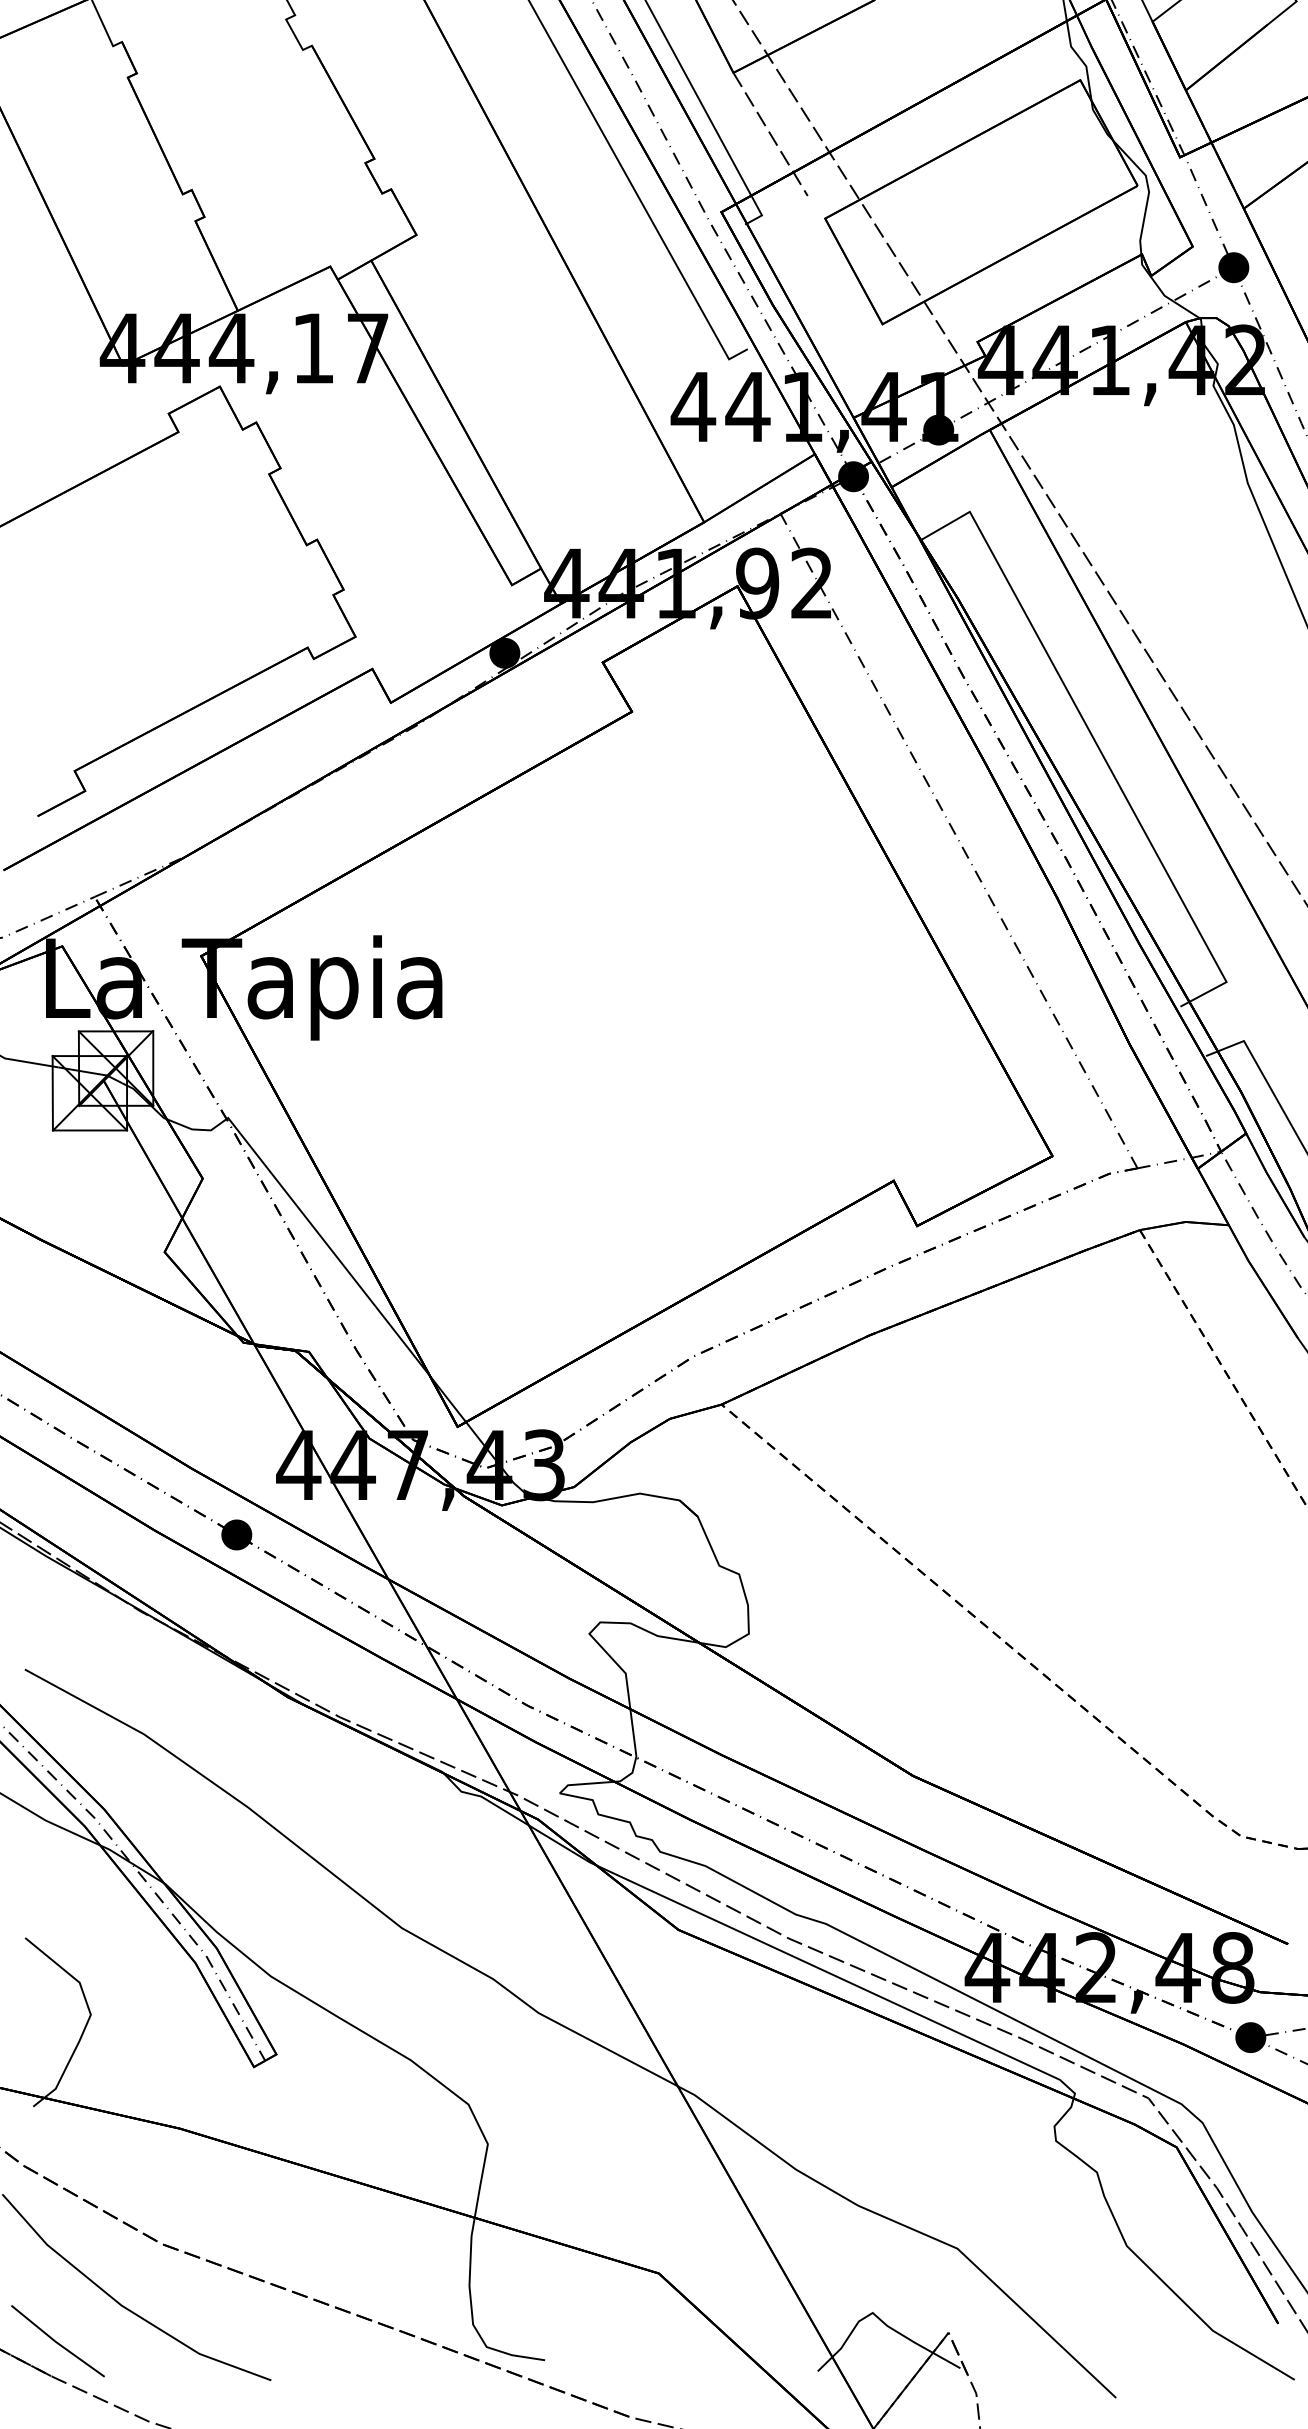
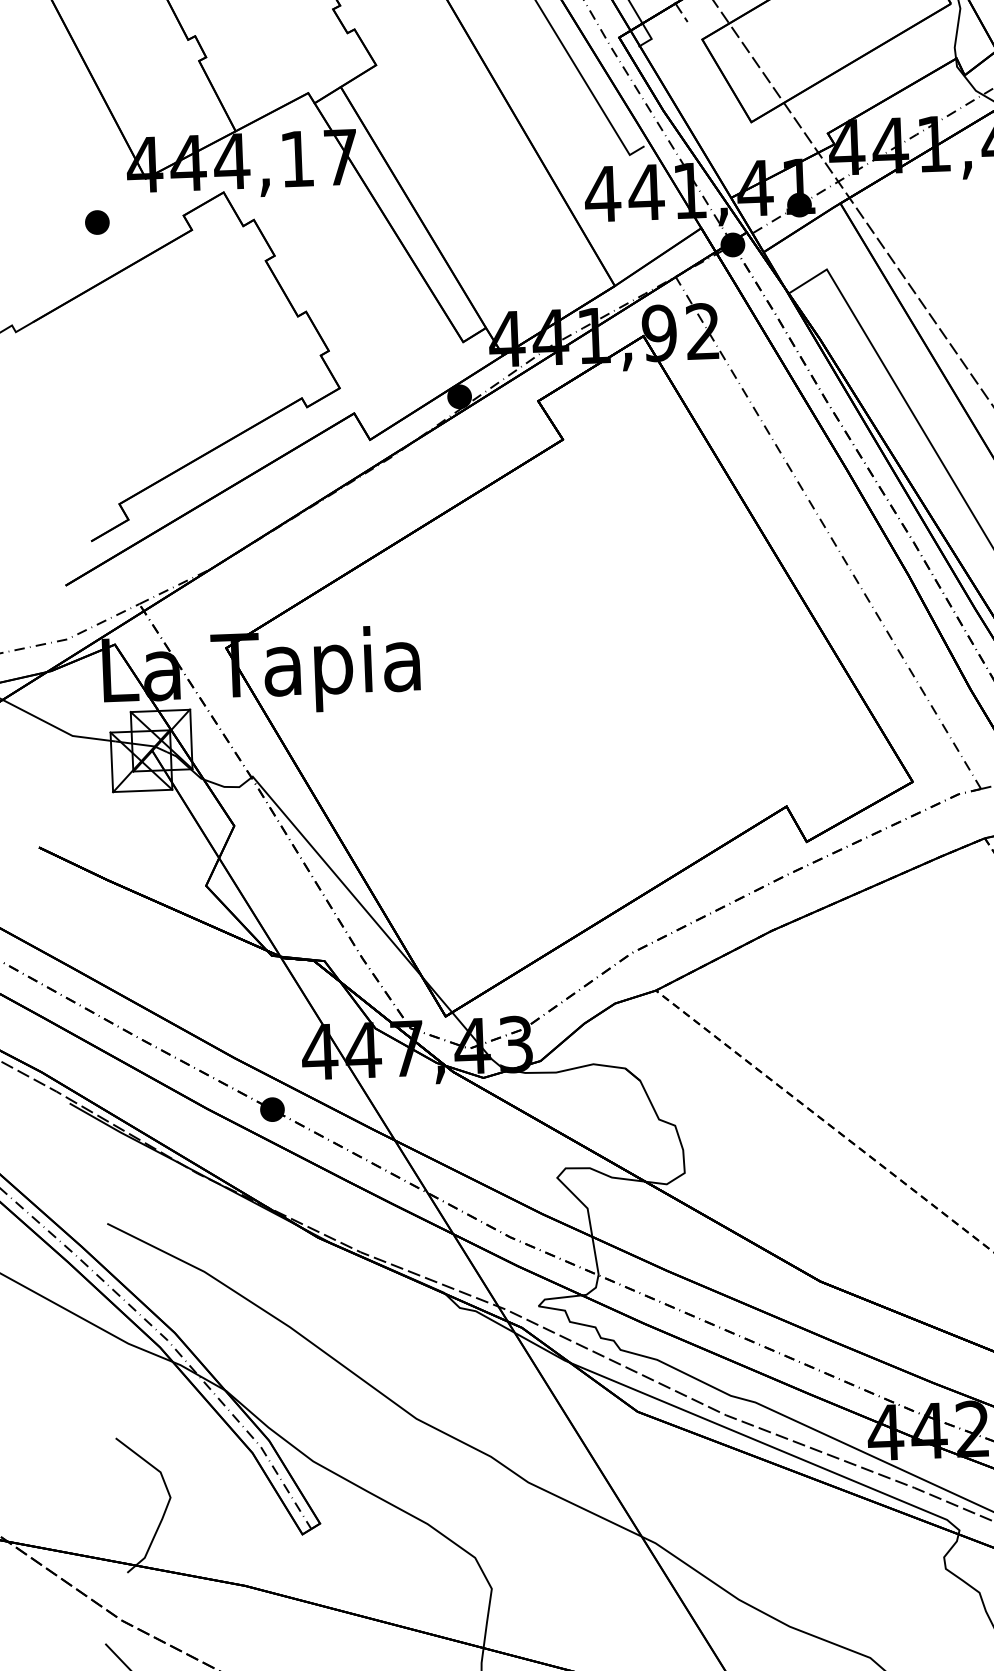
part: (60, 417) -> (97, 221), added

